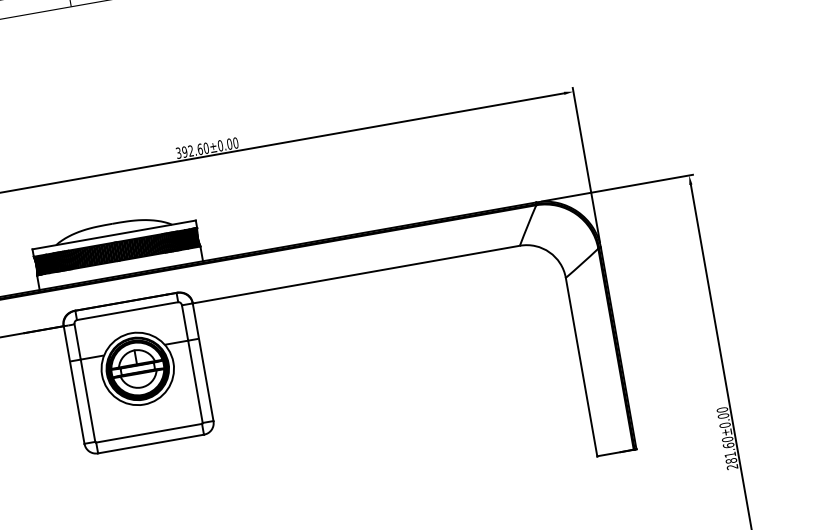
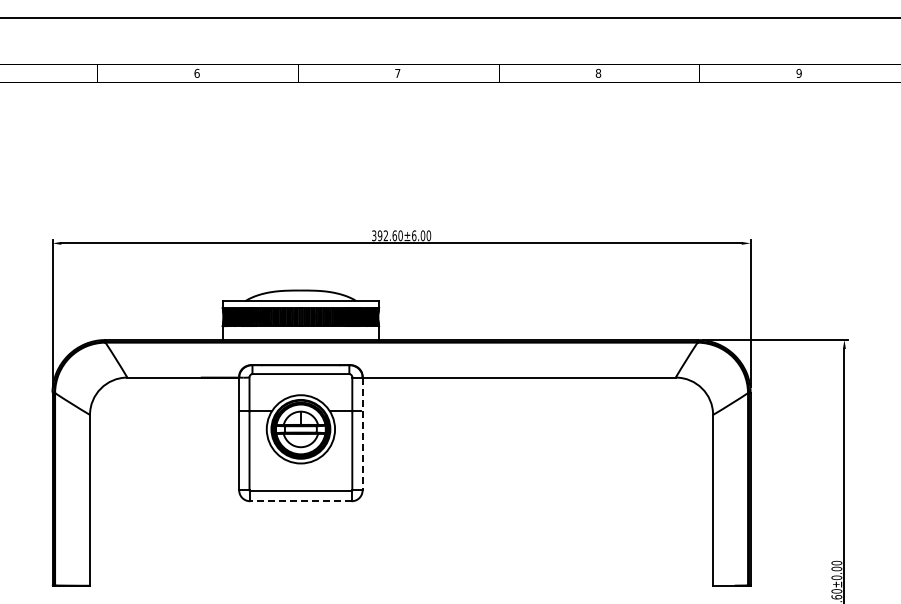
text: (220, 145) -> (414, 235), 392.60±0.00 -> 392.60±6.00
line: (203, 362) -> (362, 434), solid -> dashed
line: (150, 444) -> (300, 501), solid -> dashed

